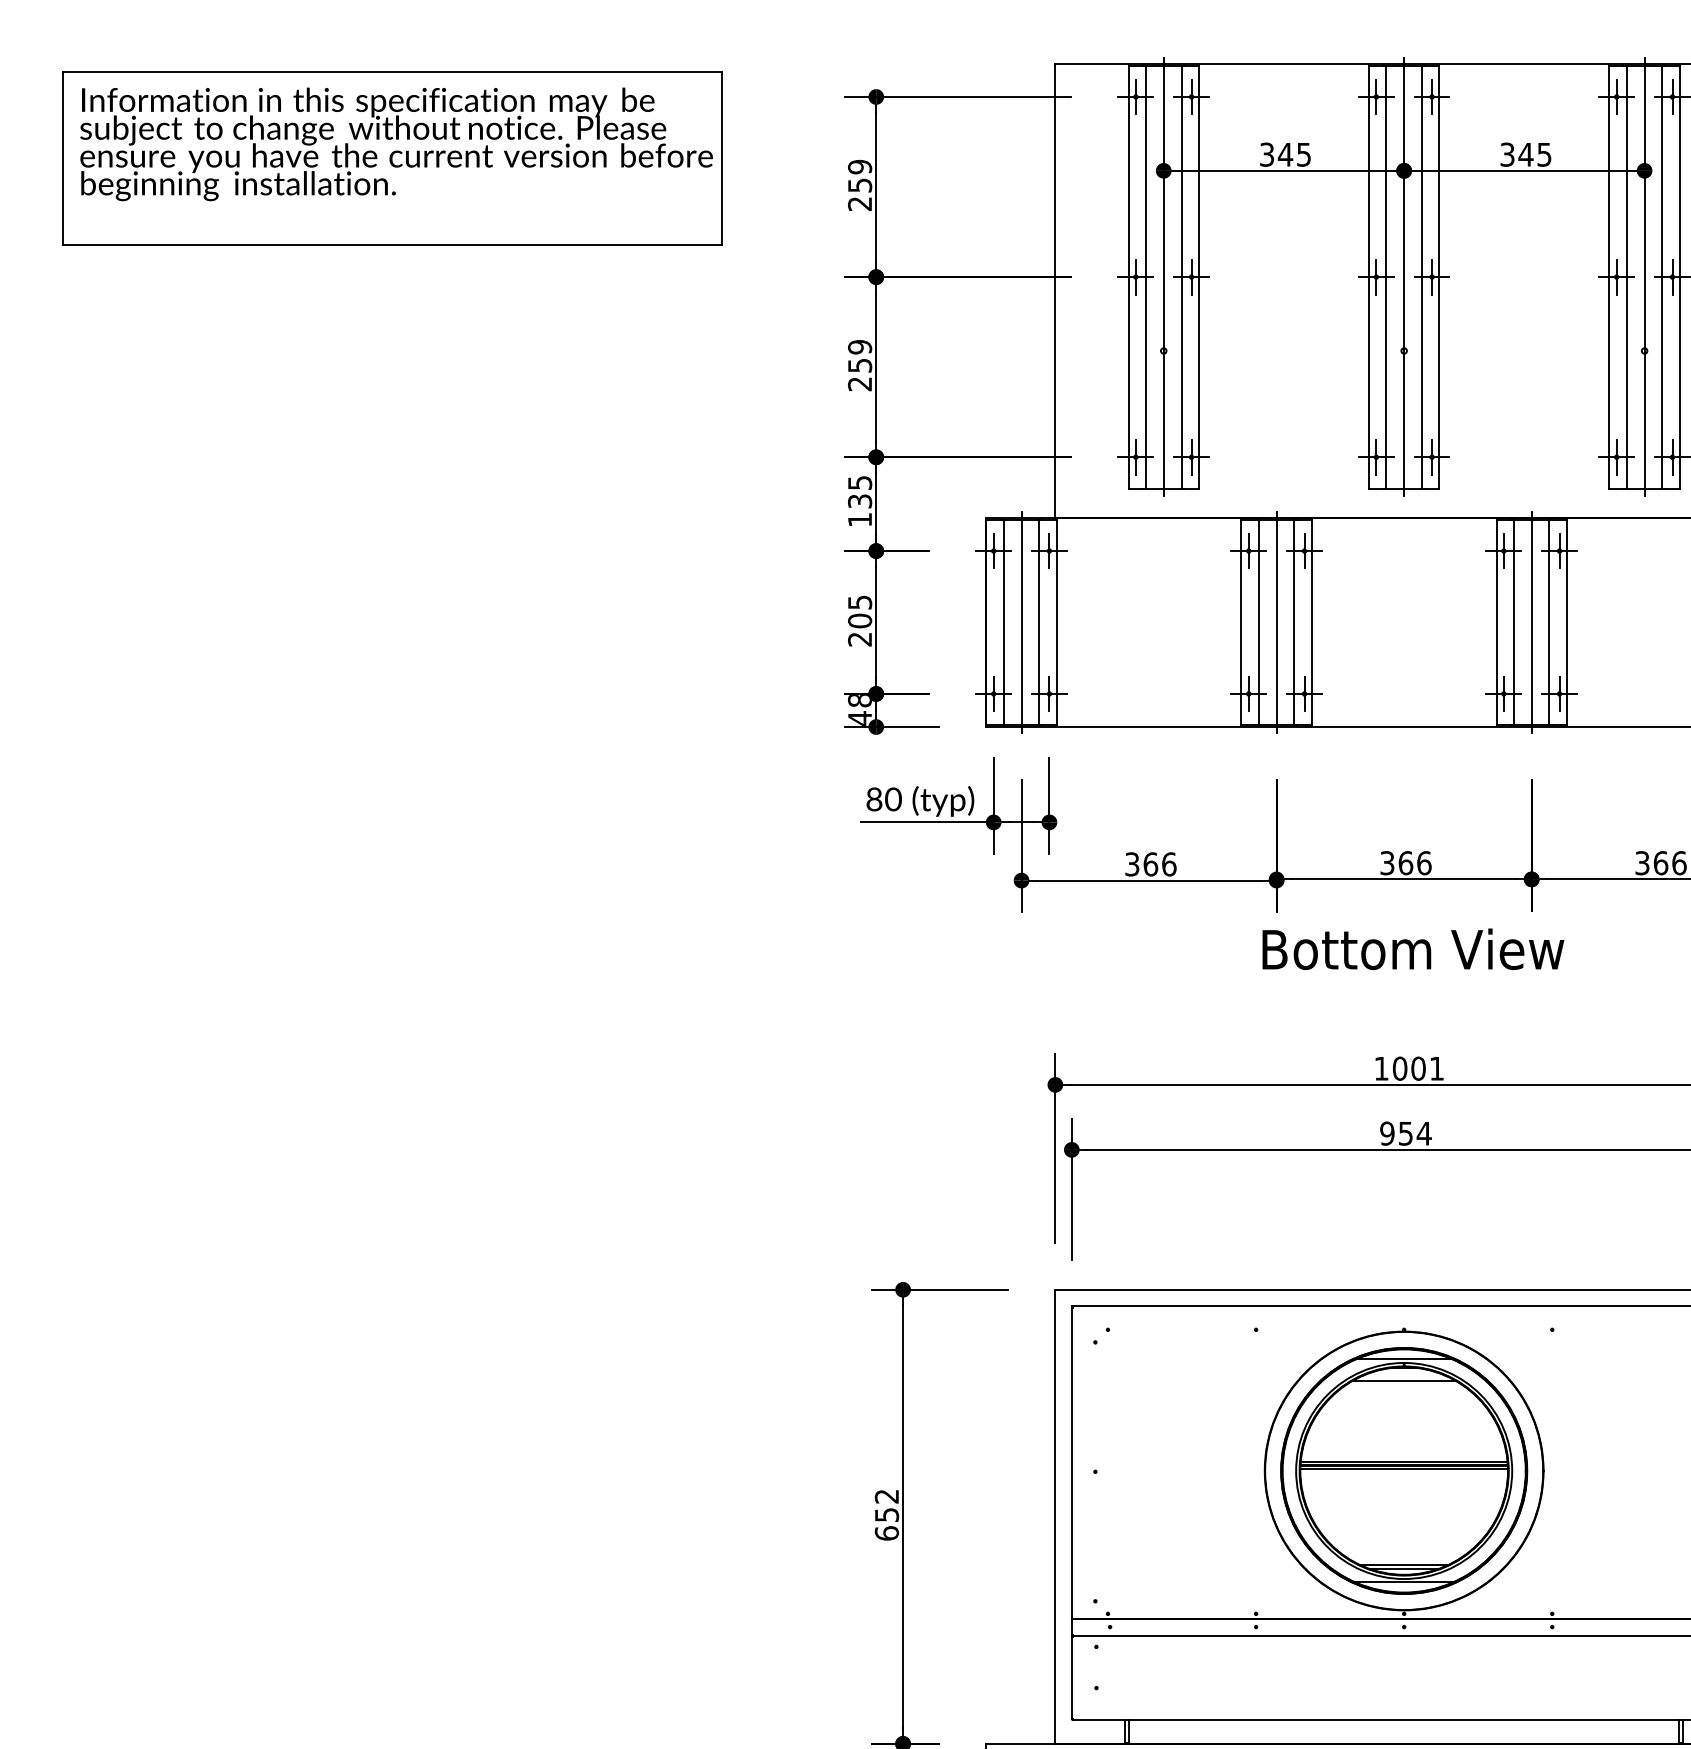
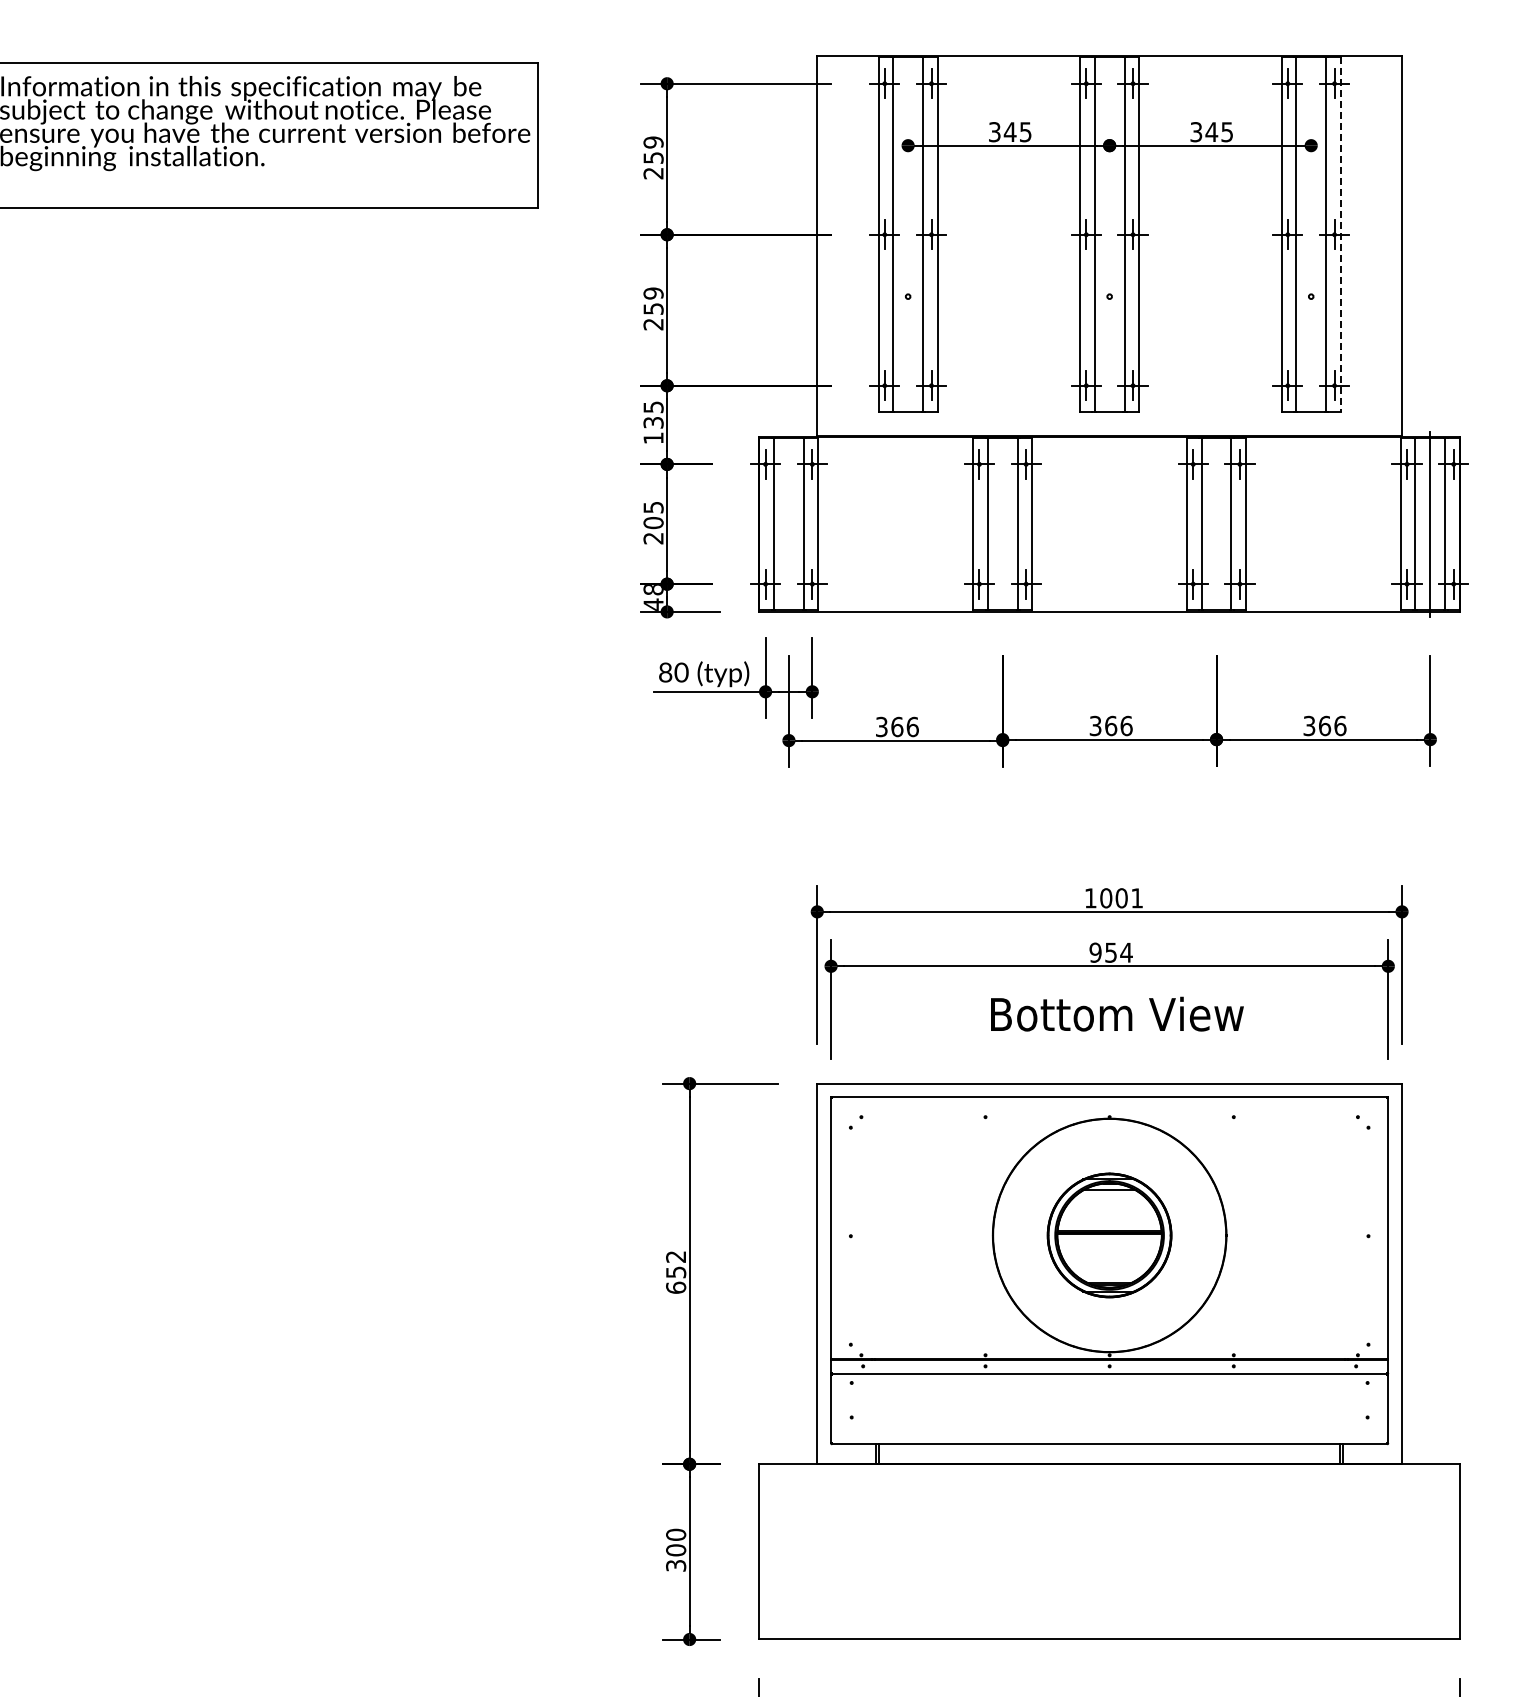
line: (1164, 276) -> (908, 234), removed
line: (1403, 276) -> (1109, 234), removed
line: (1644, 276) -> (1311, 234), removed
line: (1679, 278) -> (1340, 235), solid -> dashed
line: (1021, 622) -> (788, 524), removed
line: (1276, 622) -> (1002, 524), removed
line: (1531, 622) -> (1216, 524), removed
text: (1413, 948) -> (1117, 1013), moved
part: (1403, 1471) -> (1109, 1235), size x0.6

